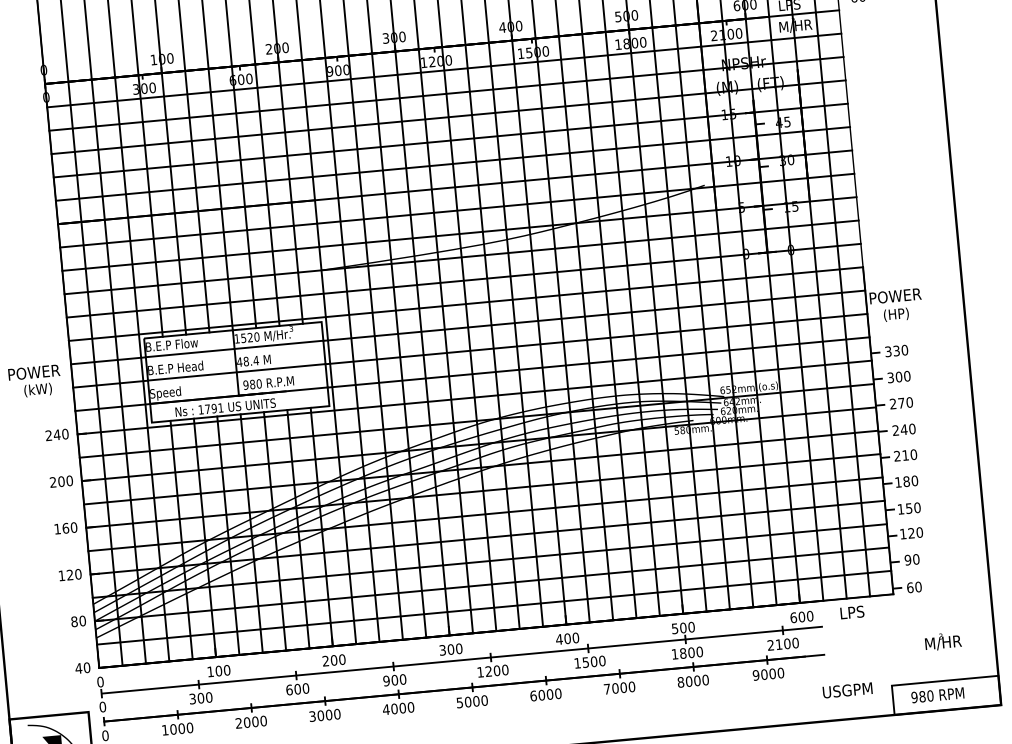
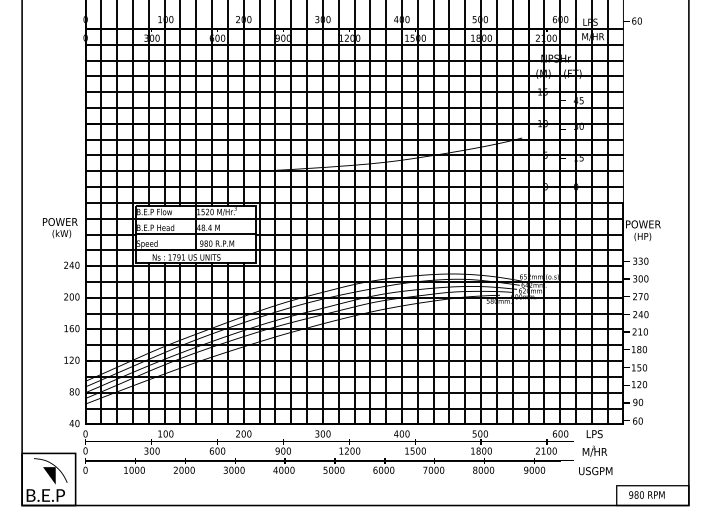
text: (942, 640) -> (594, 450), moved
text: (847, 691) -> (595, 471), moved

